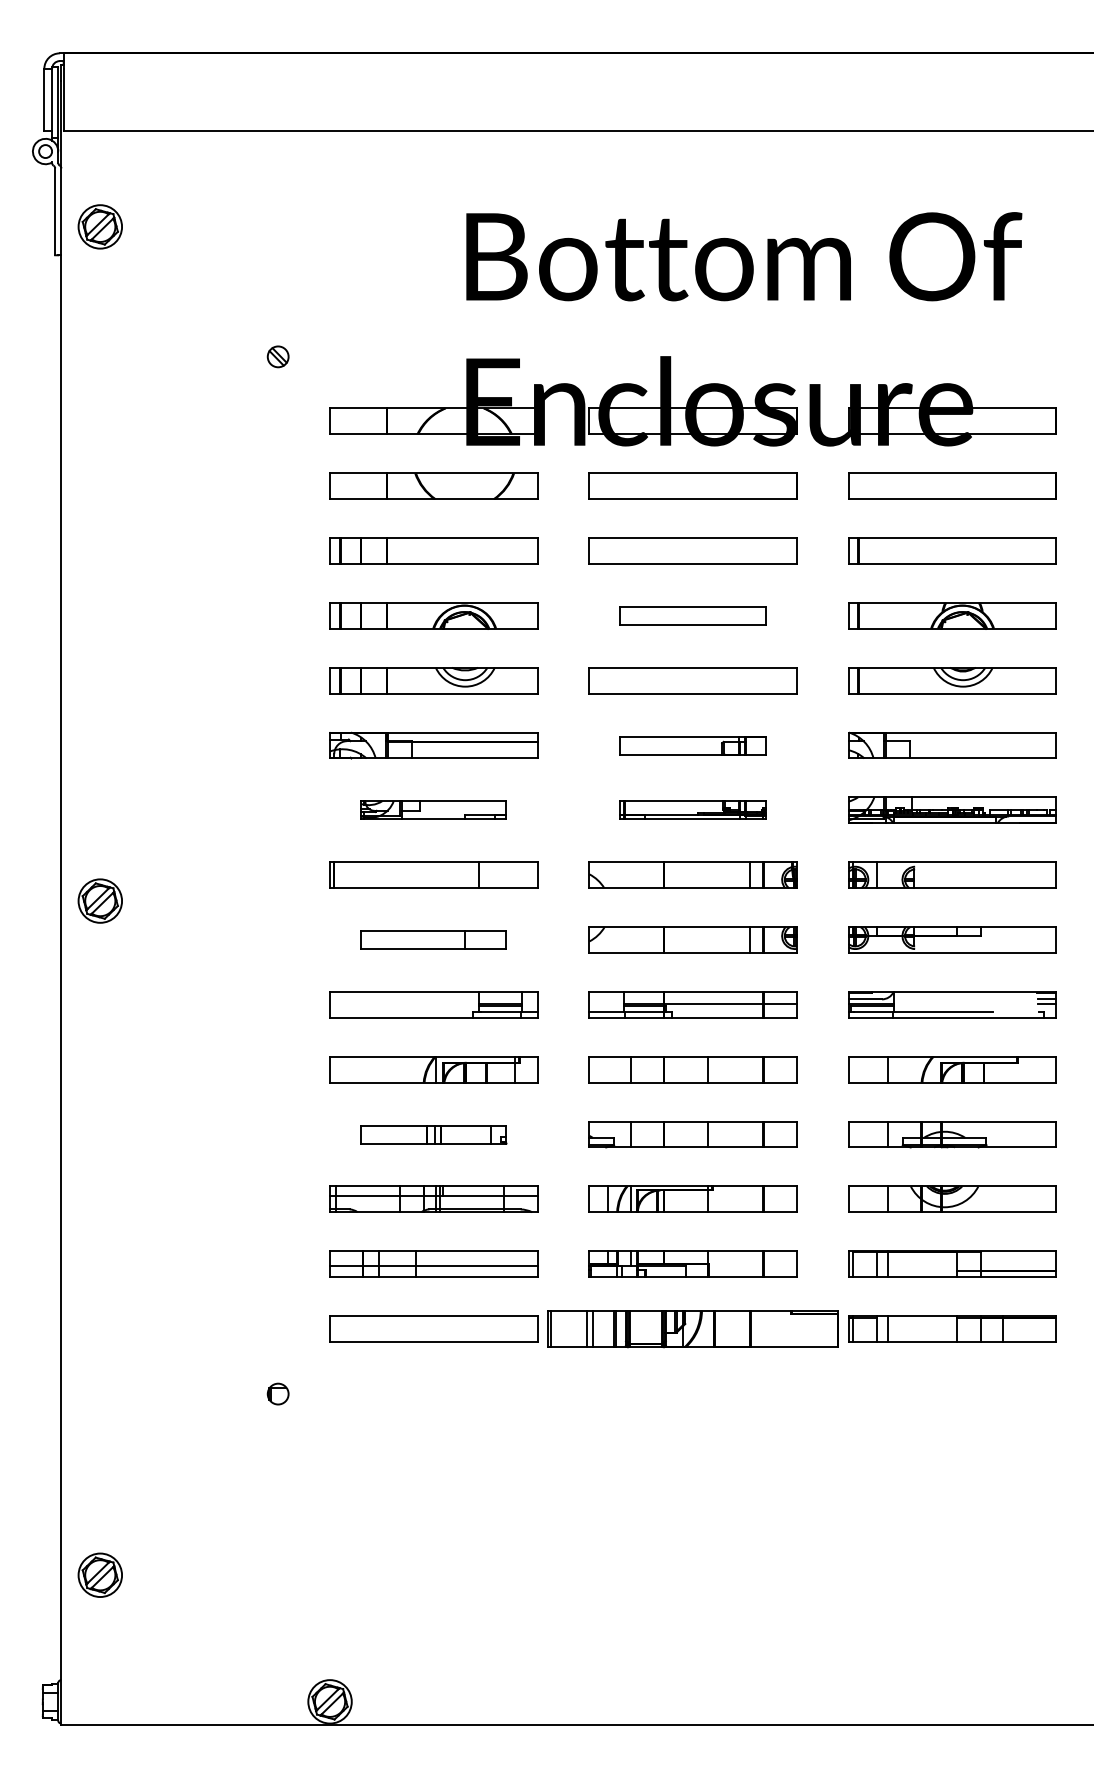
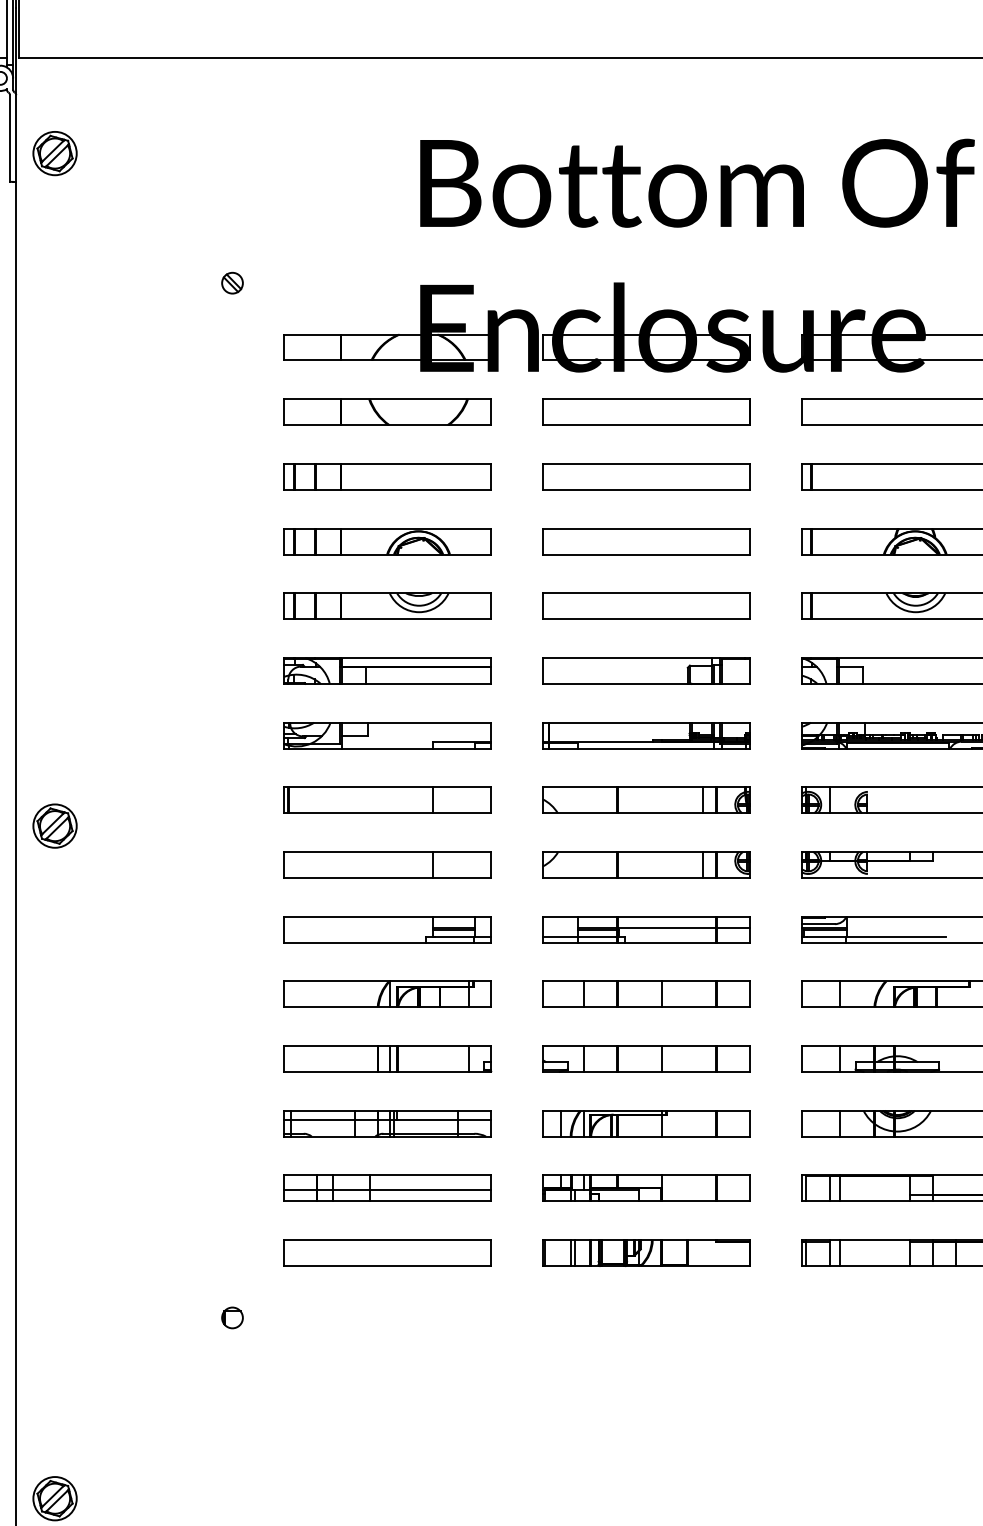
part: (692, 615) -> (645, 541), size x1.43
part: (692, 745) -> (645, 670), size x1.43
part: (433, 809) -> (387, 734), size x1.43
part: (692, 809) -> (645, 734), size x1.43
part: (433, 939) -> (387, 864), size x1.43
part: (433, 1134) -> (387, 1058), size x1.43
part: (692, 1328) -> (645, 1252), size x0.71

